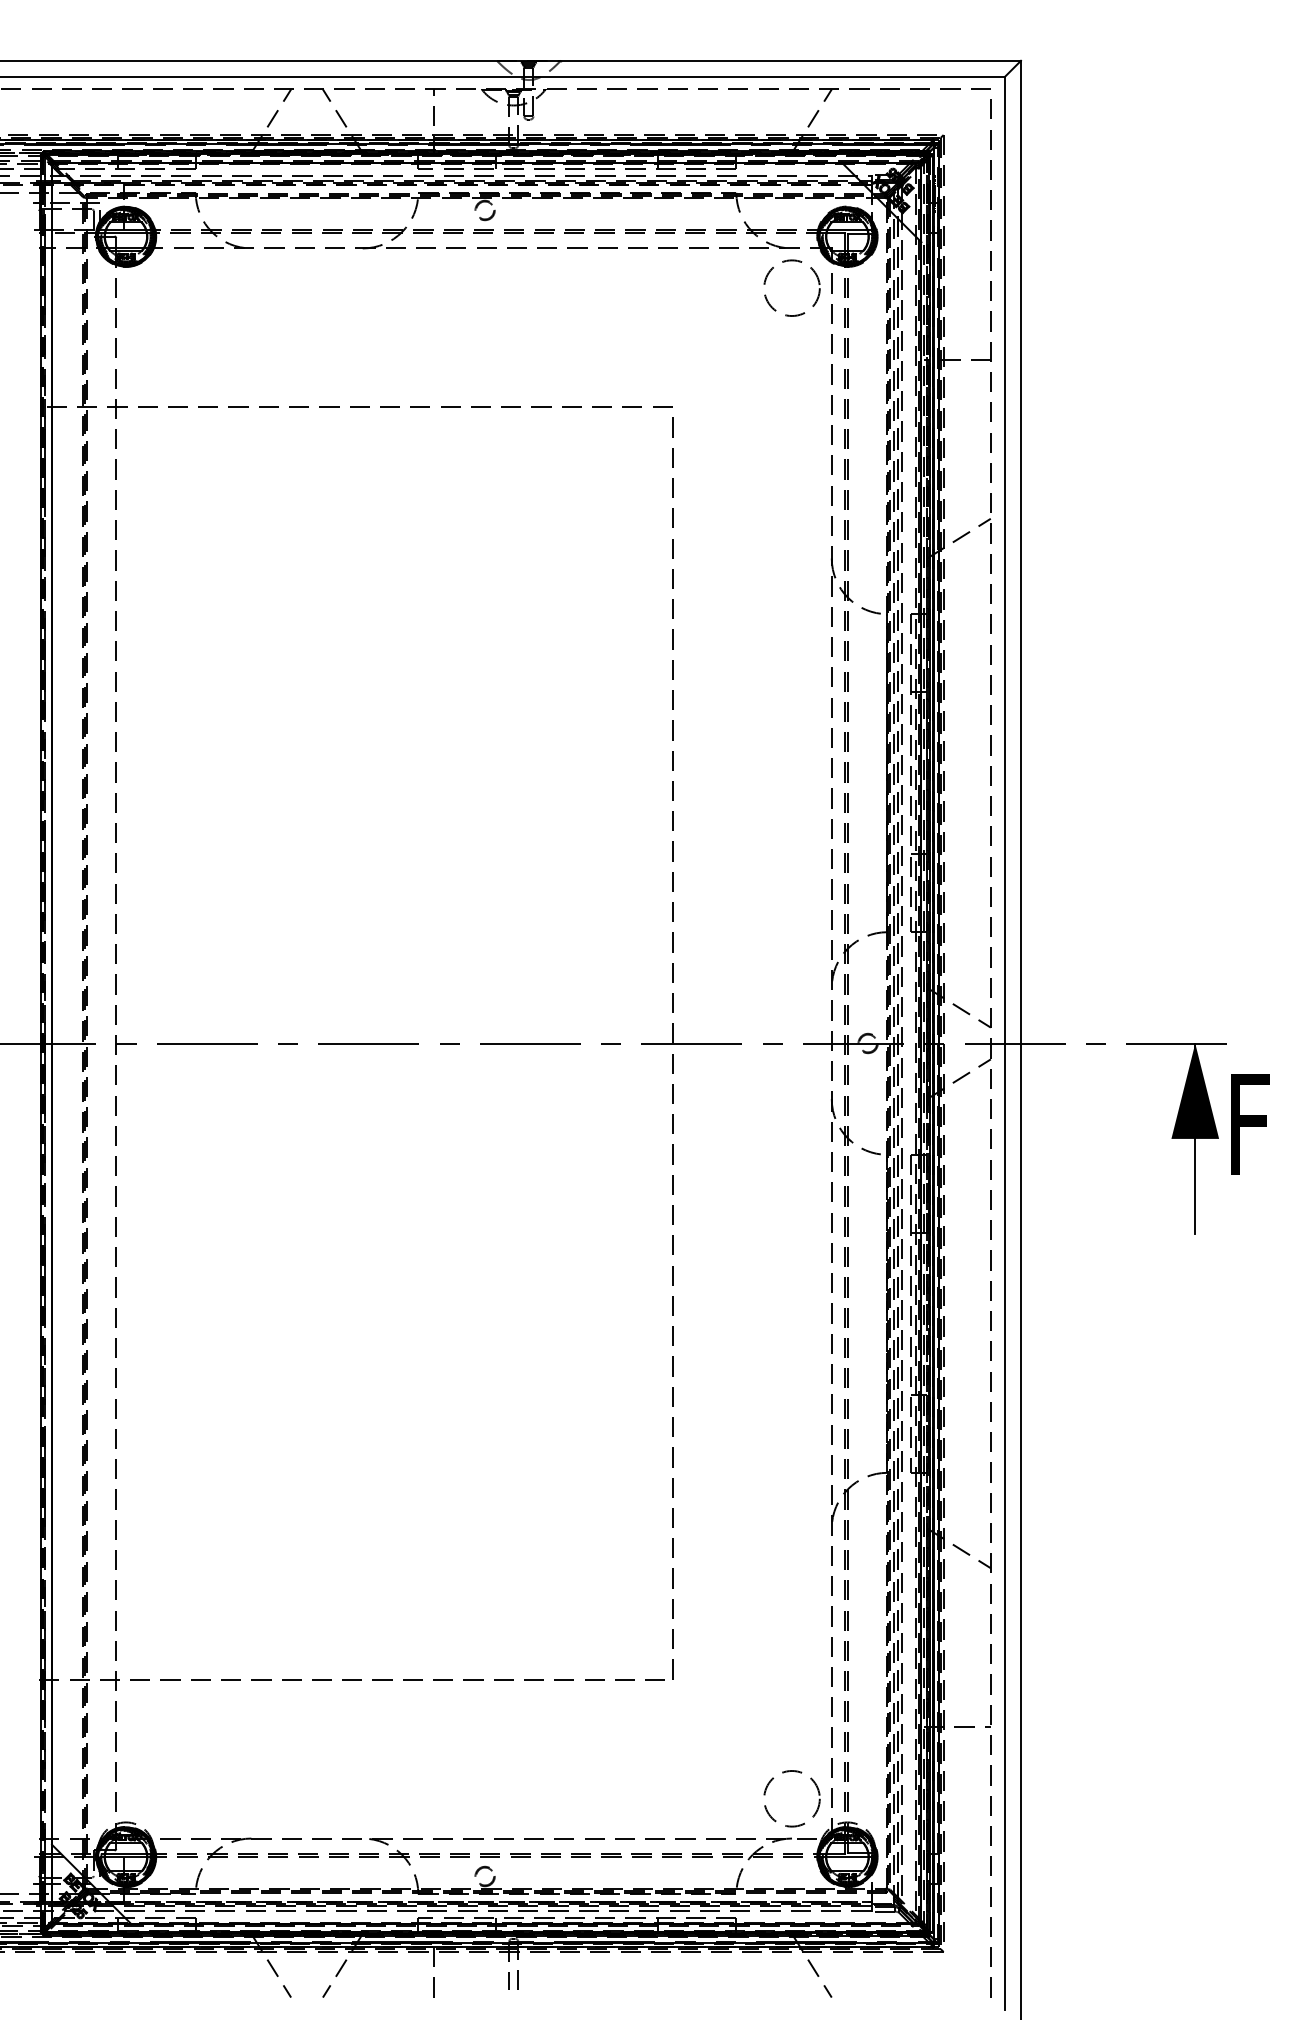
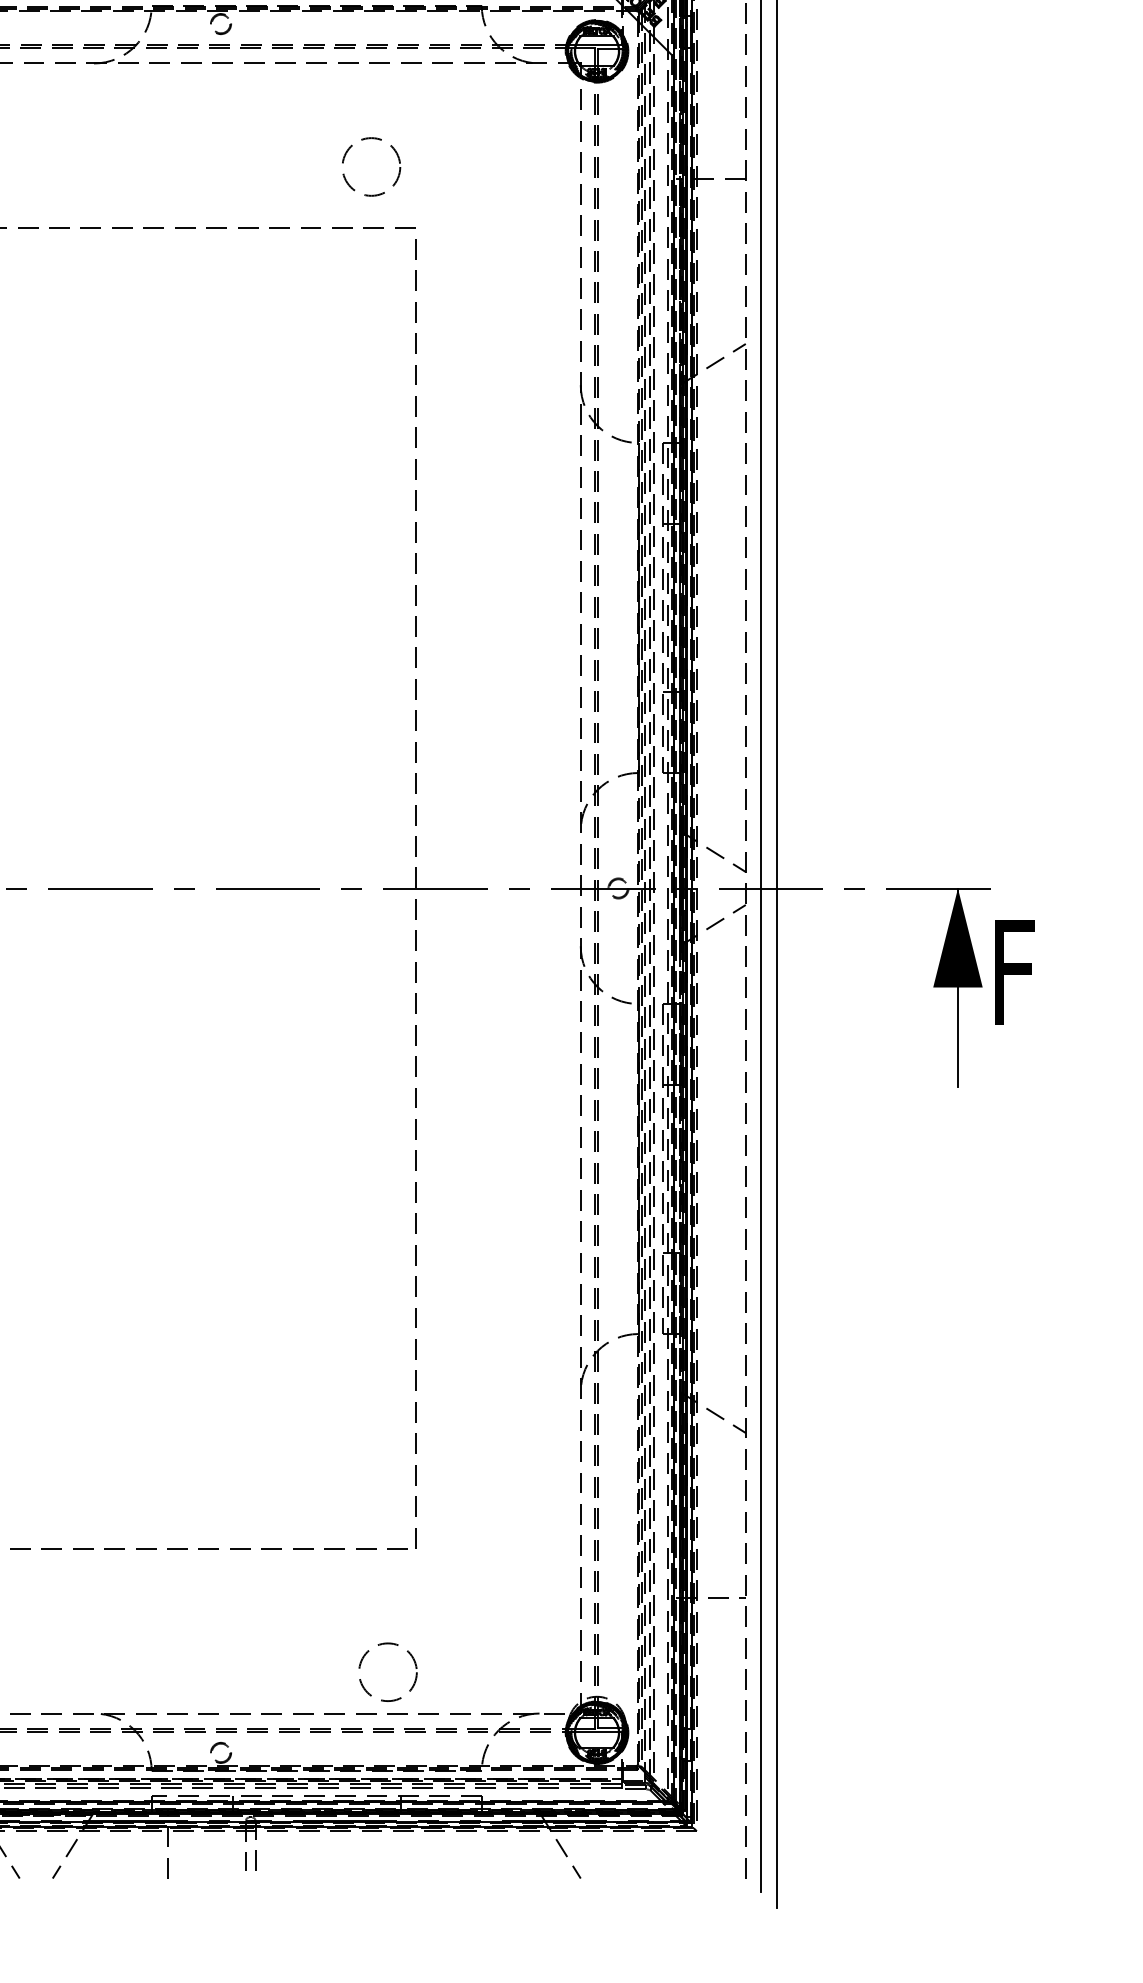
circle: (791, 287) -> (370, 166), moved
circle: (791, 1798) -> (387, 1671), moved

